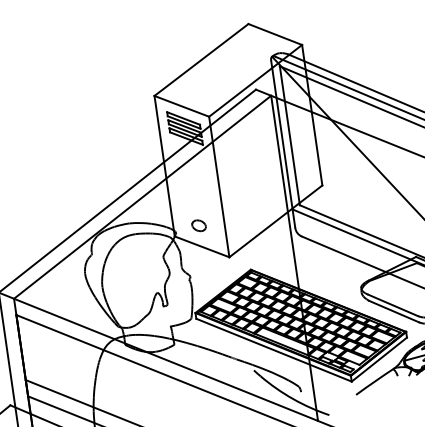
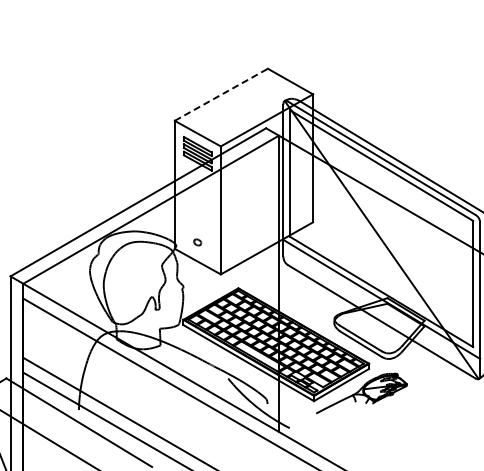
line: (201, 59) -> (221, 94), solid -> dashed
part: (198, 225) -> (197, 242), size x0.6

